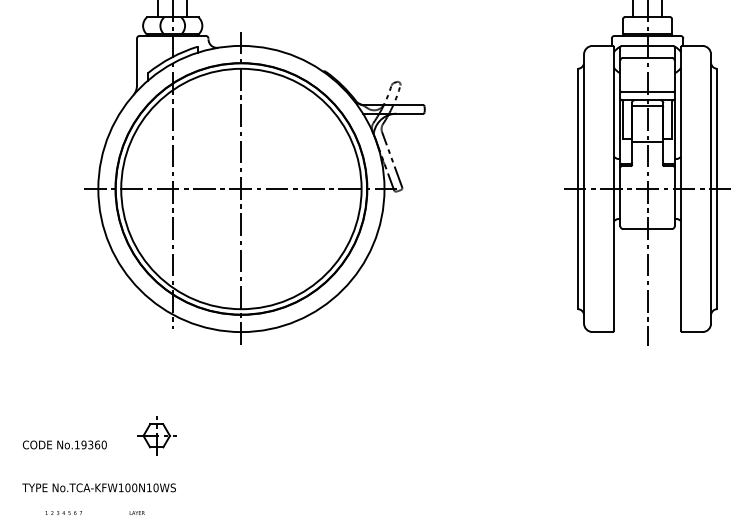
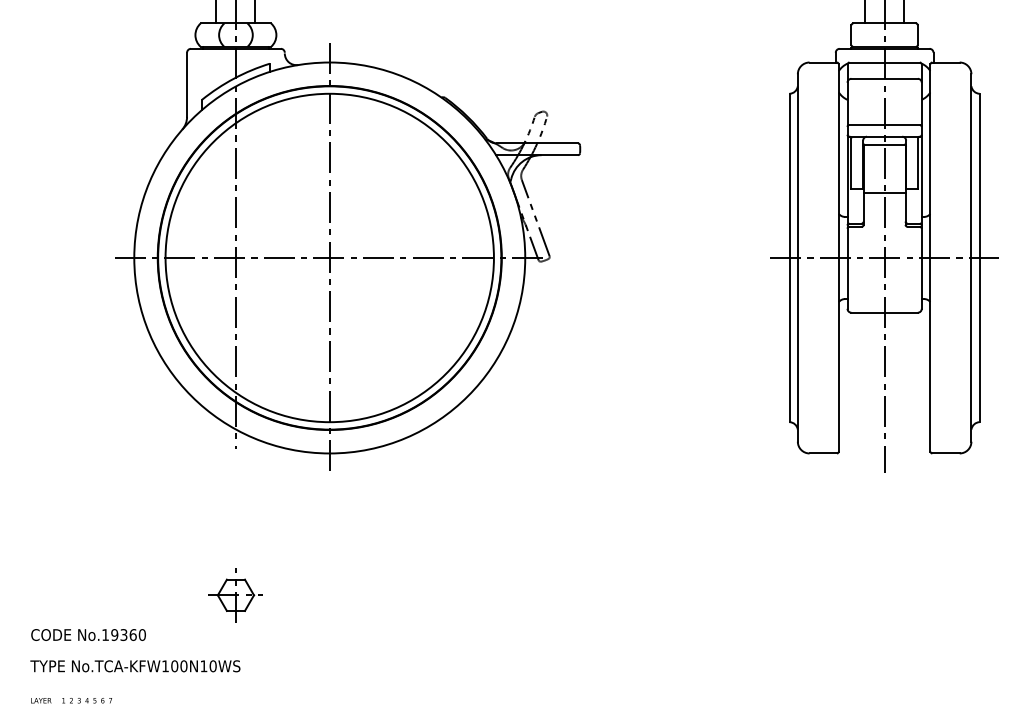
part: (156, 435) -> (235, 594), moved
text: (64, 444) -> (88, 634), moved
text: (136, 512) -> (40, 699), moved

